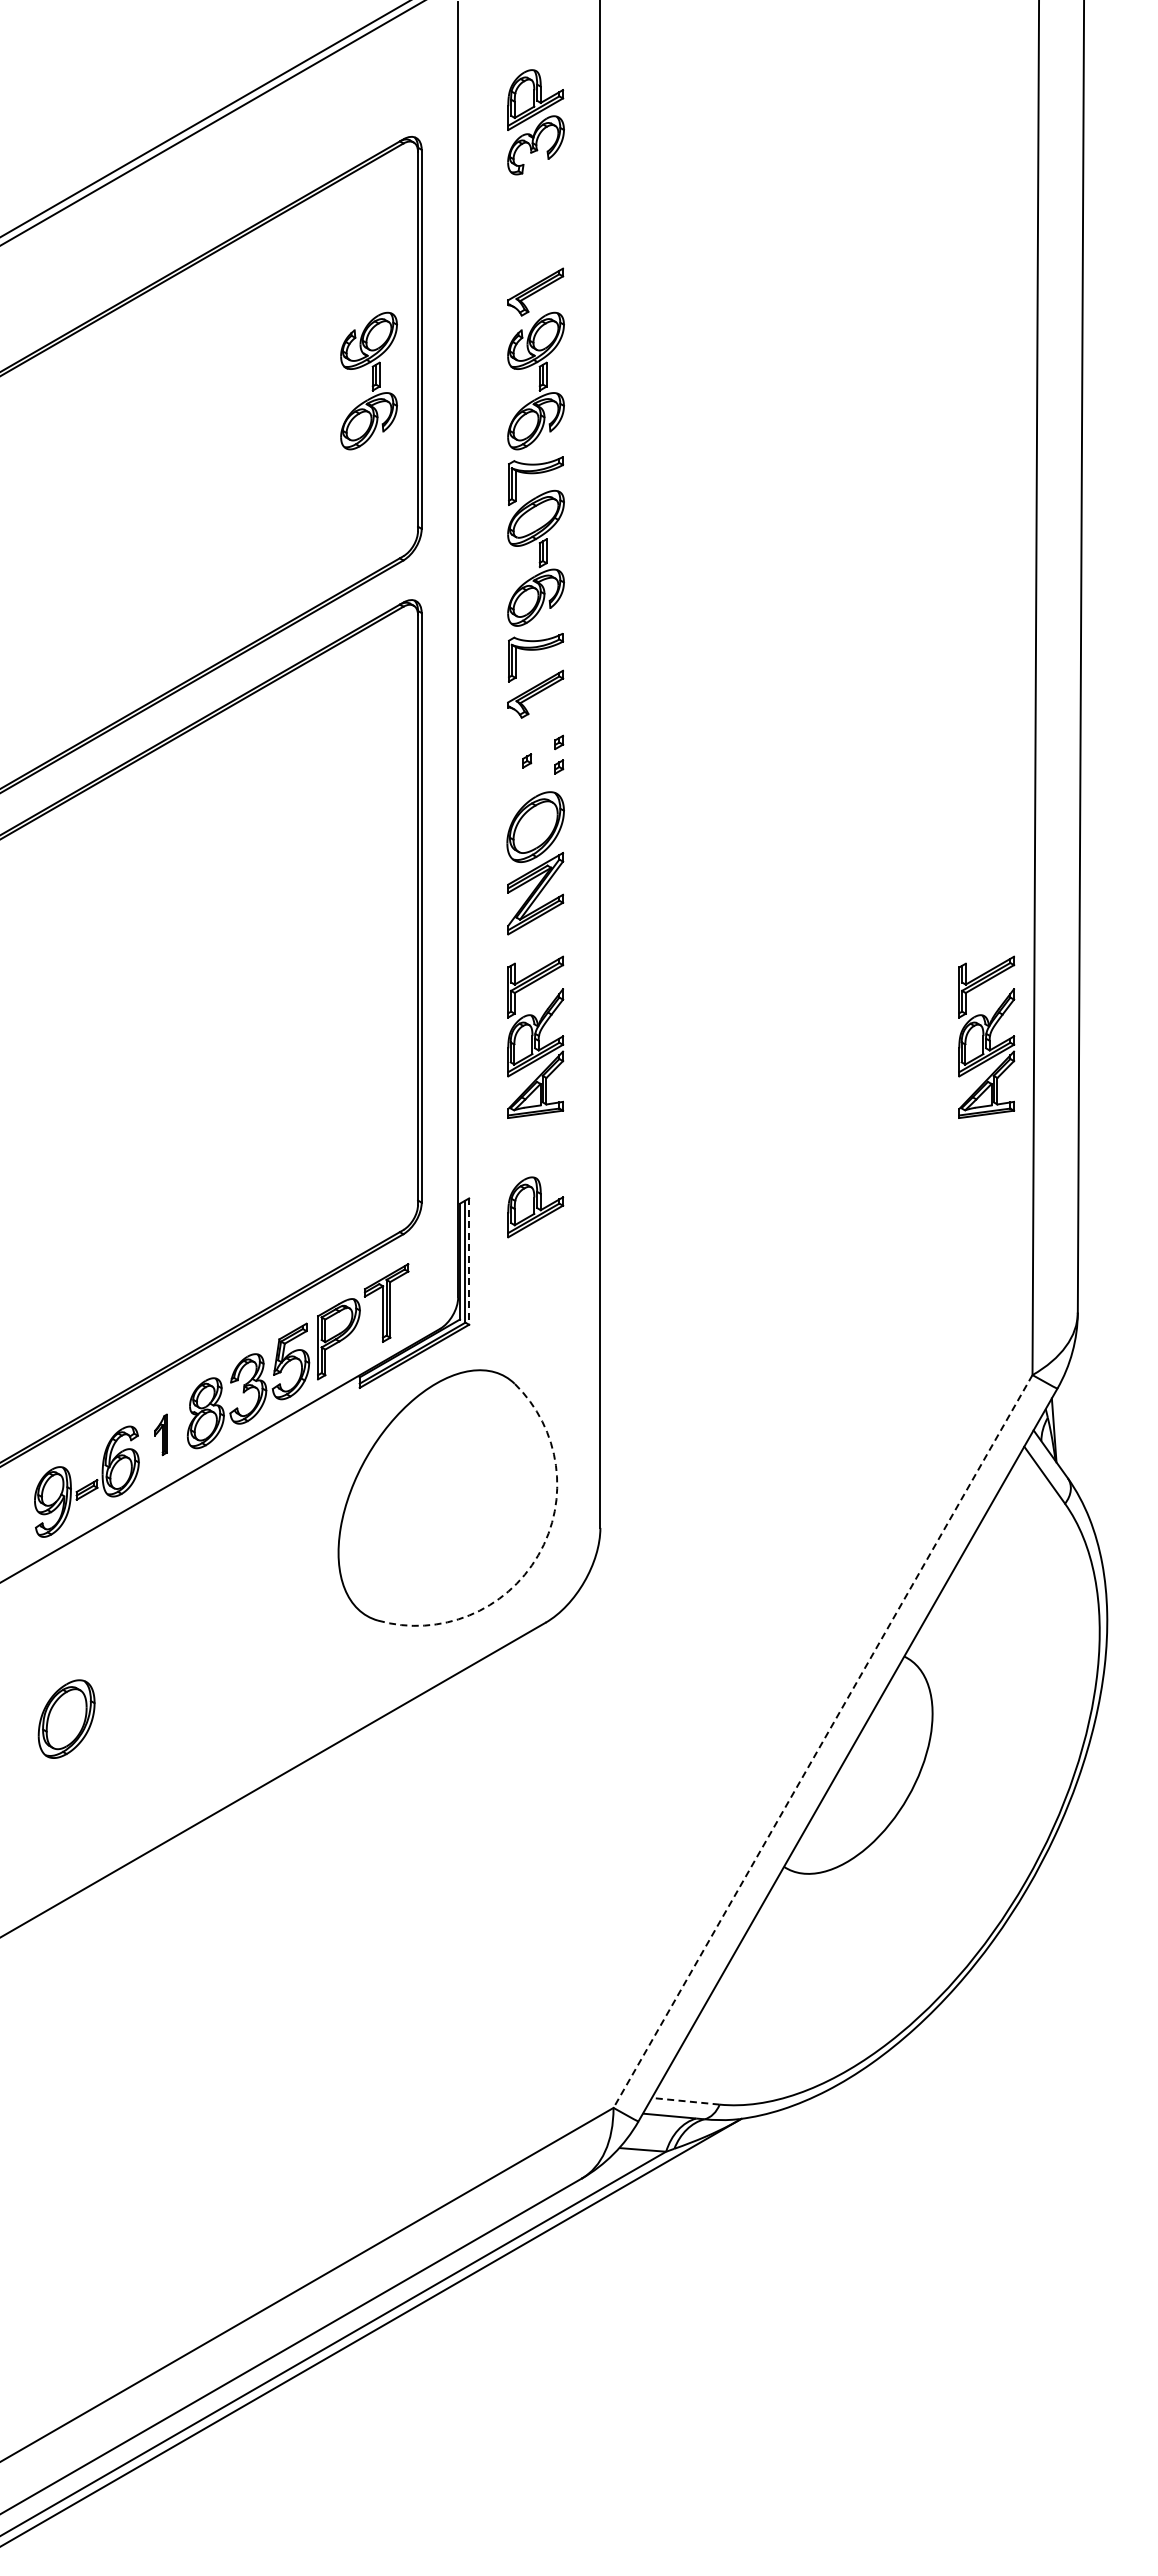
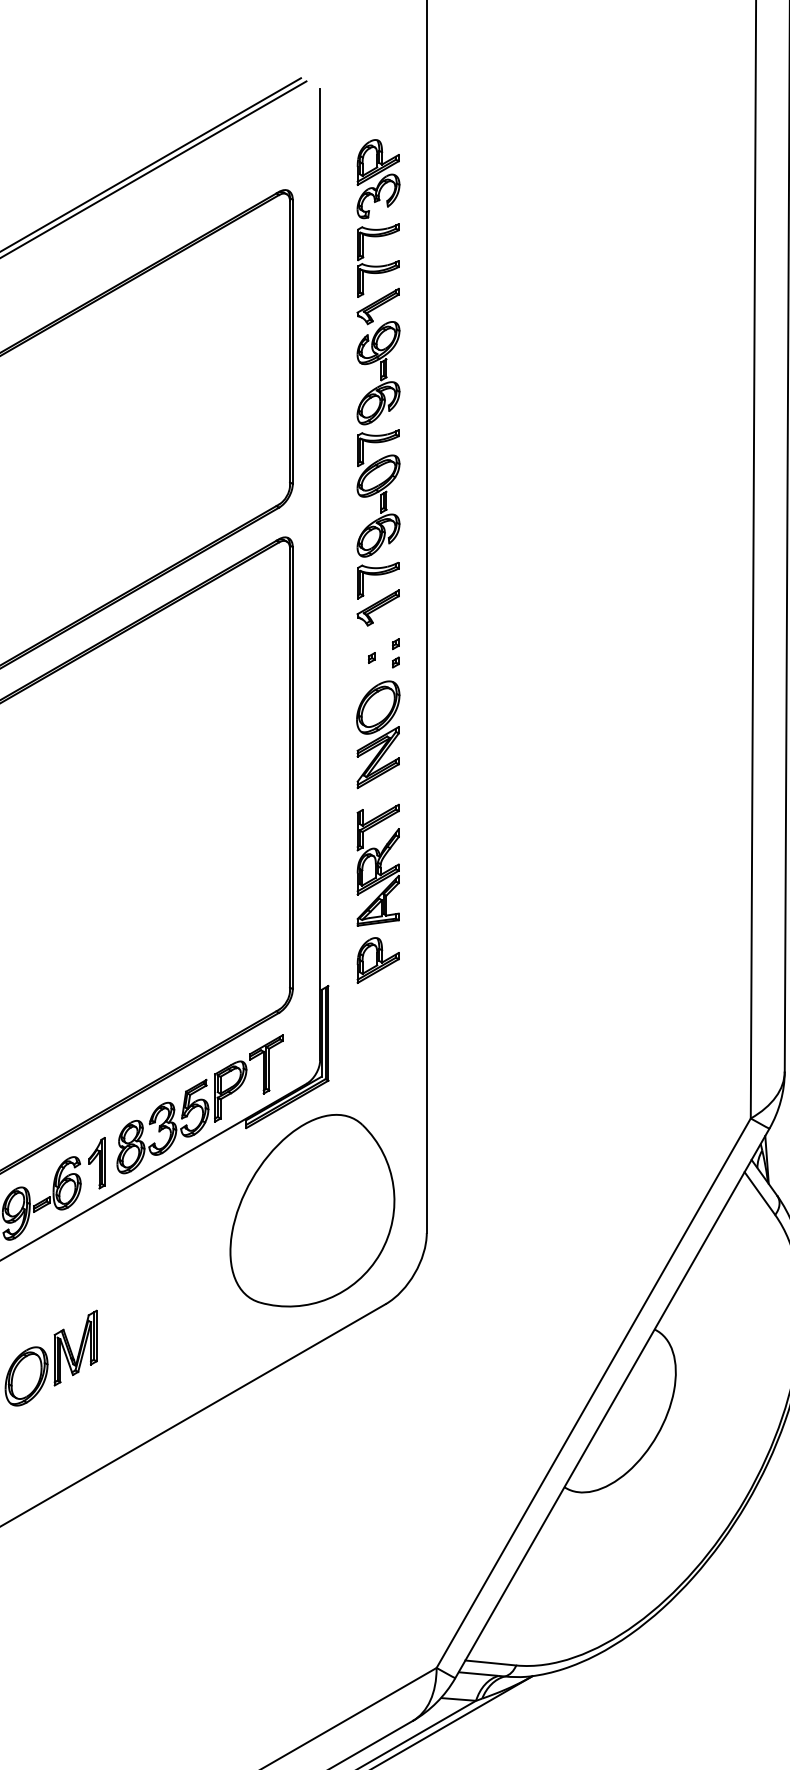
part: (537, 237) -> (379, 265), added
part: (368, 380) -> (252, 372), removed
part: (986, 1036) -> (716, 864), removed
part: (535, 1207) -> (378, 960), moved
line: (469, 1262) -> (328, 1034), dashed -> solid
part: (160, 1434) -> (96, 1163), size x1.67
arc: (538, 1555) -> (380, 1253), dashed -> solid
part: (132, 1681) -> (75, 1348), added
line: (822, 1741) -> (593, 1393), dashed -> solid
line: (685, 2101) -> (490, 1663), dashed -> solid

